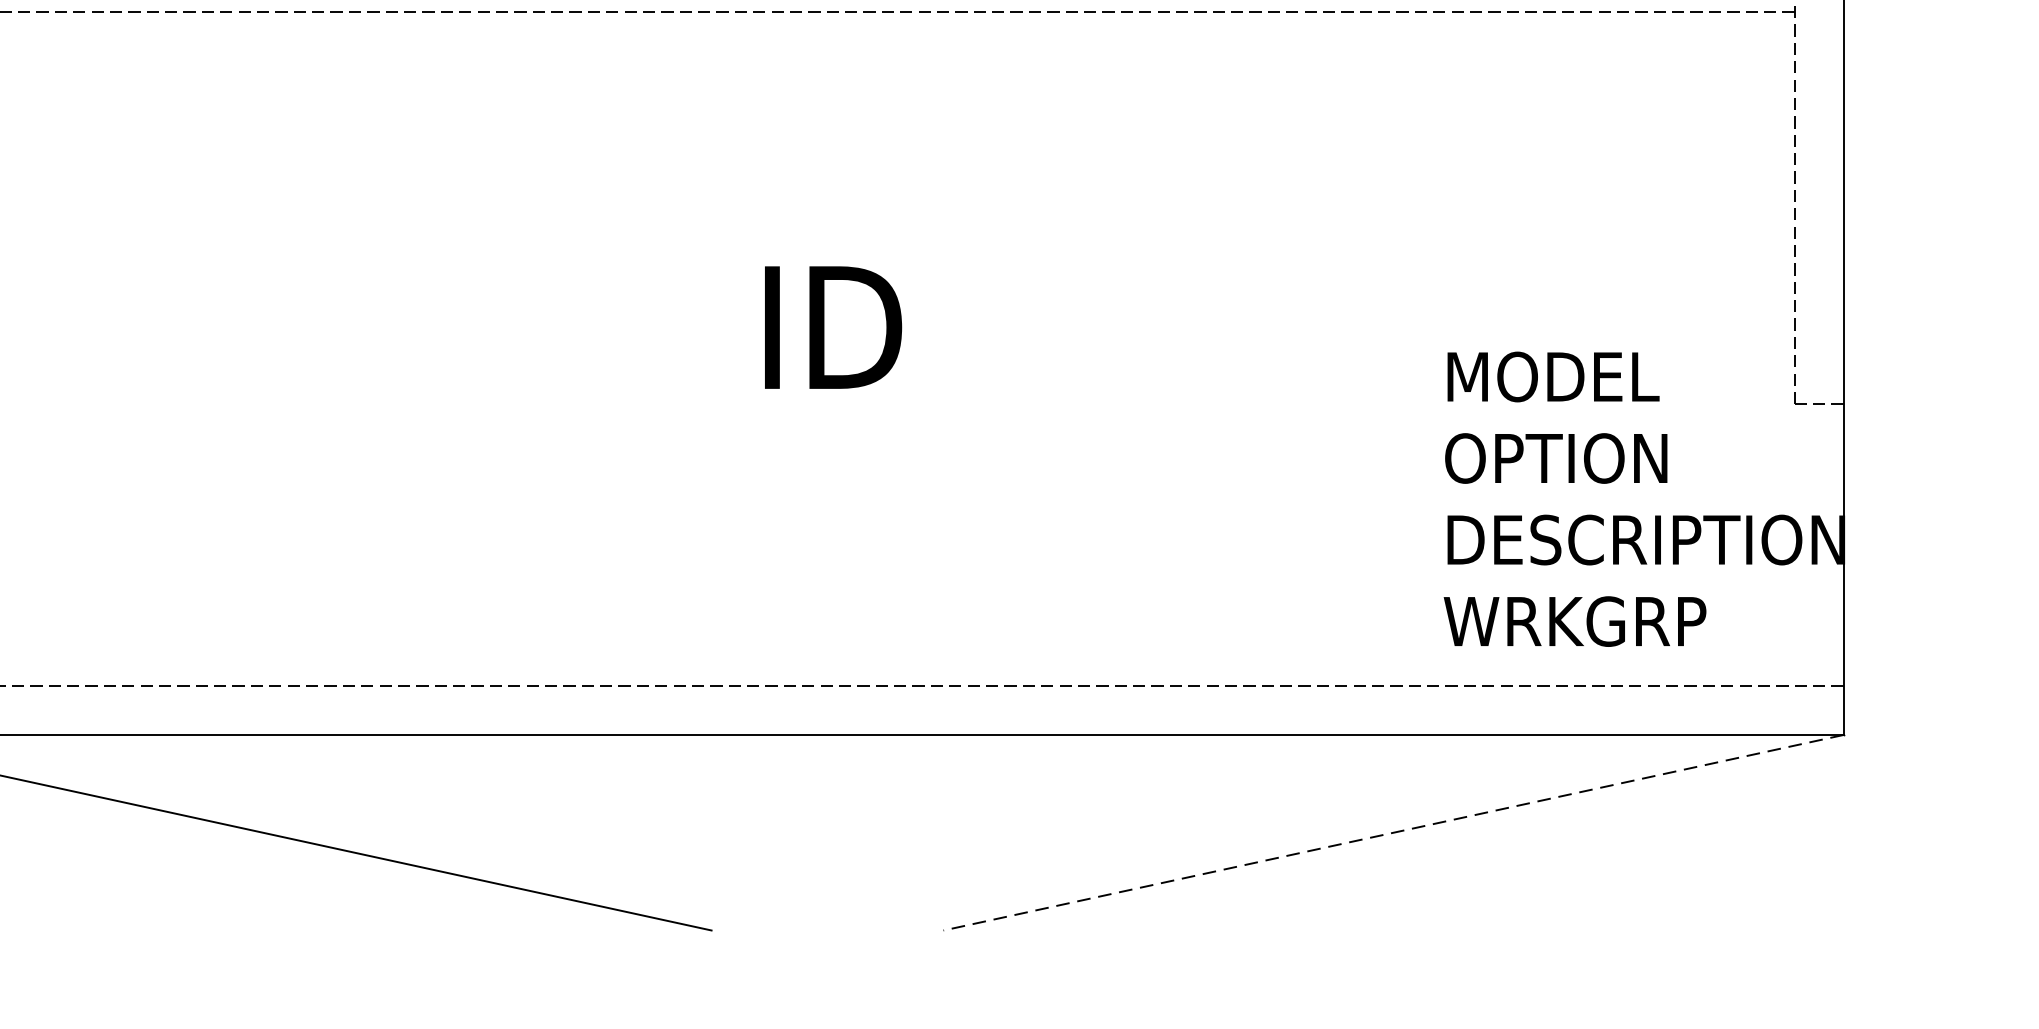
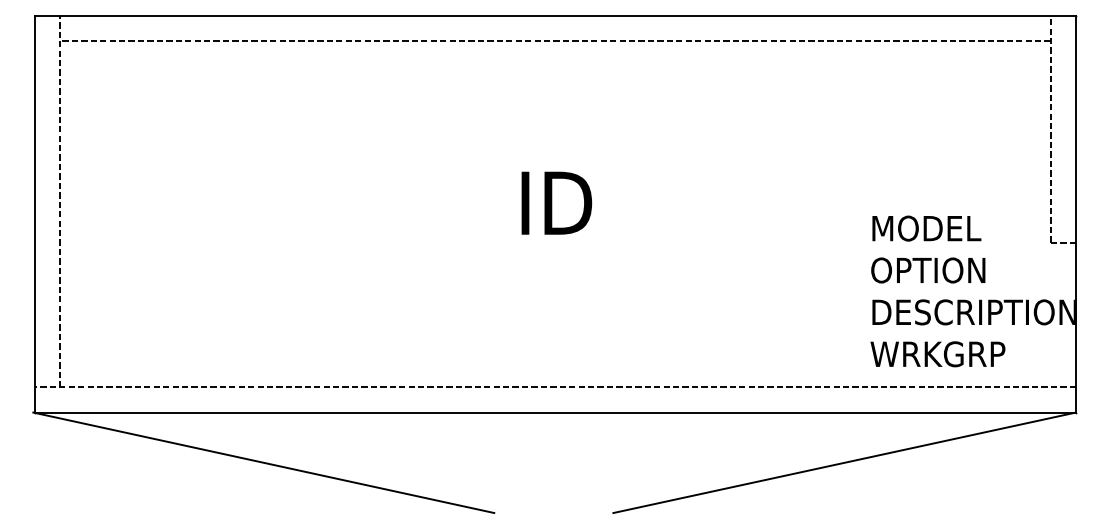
line: (1393, 832) -> (844, 462), dashed -> solid

